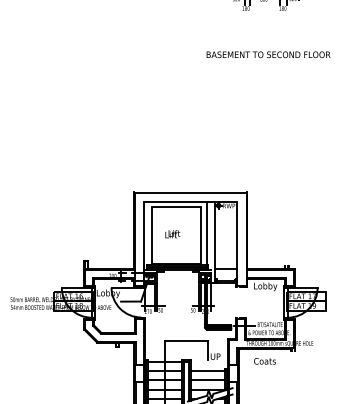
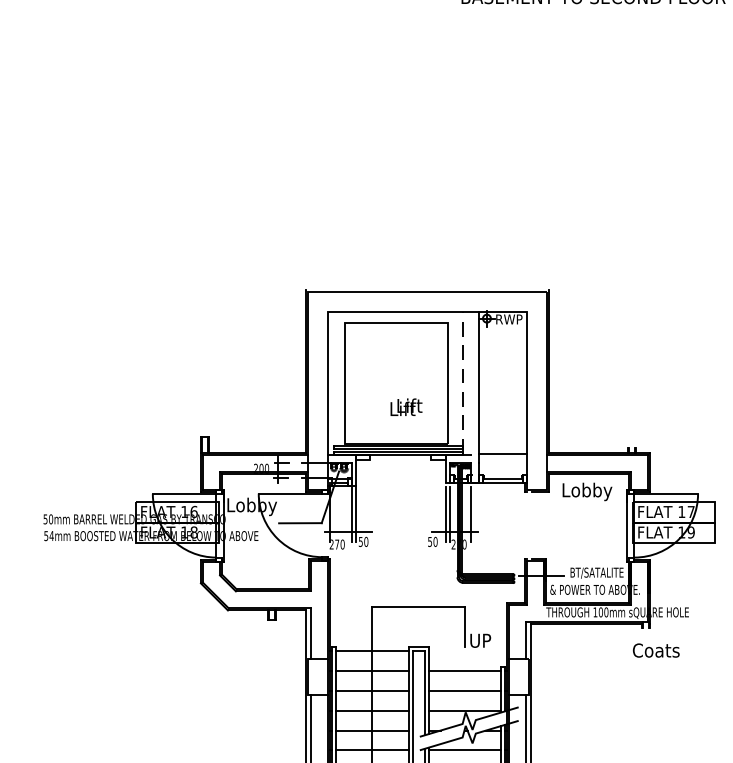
text: (172, 234) -> (405, 407), moved
line: (207, 235) -> (463, 382), solid -> dashed
text: (264, 361) -> (655, 650), moved

